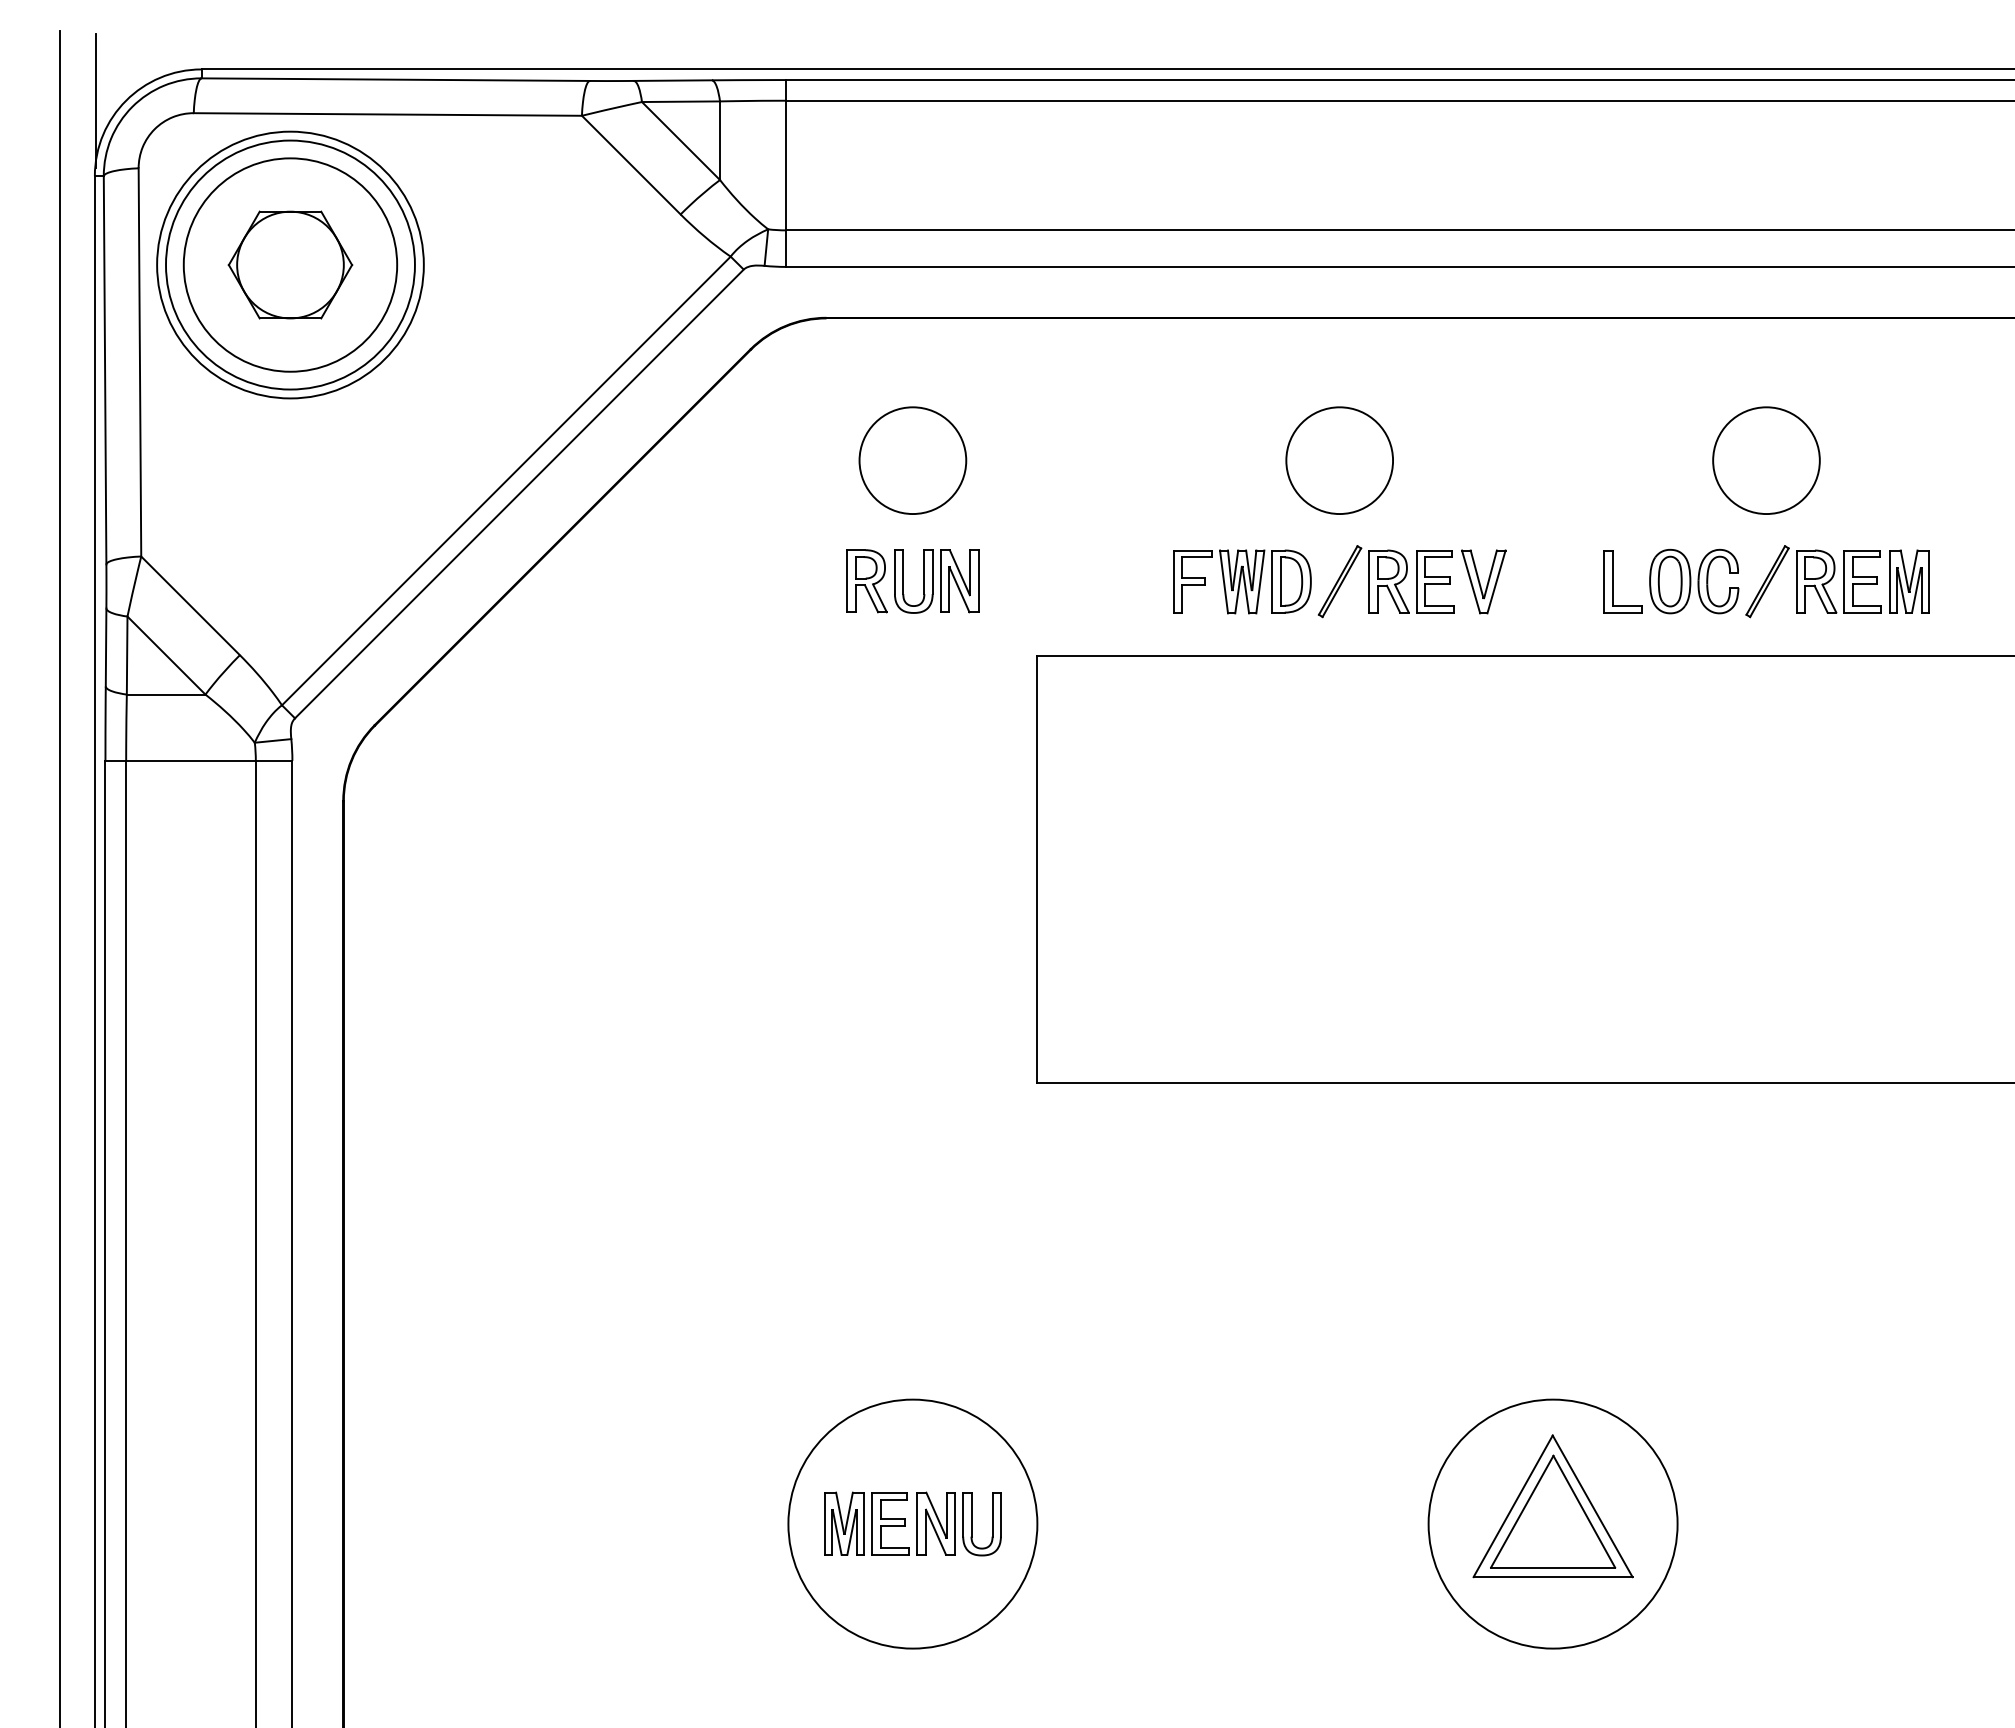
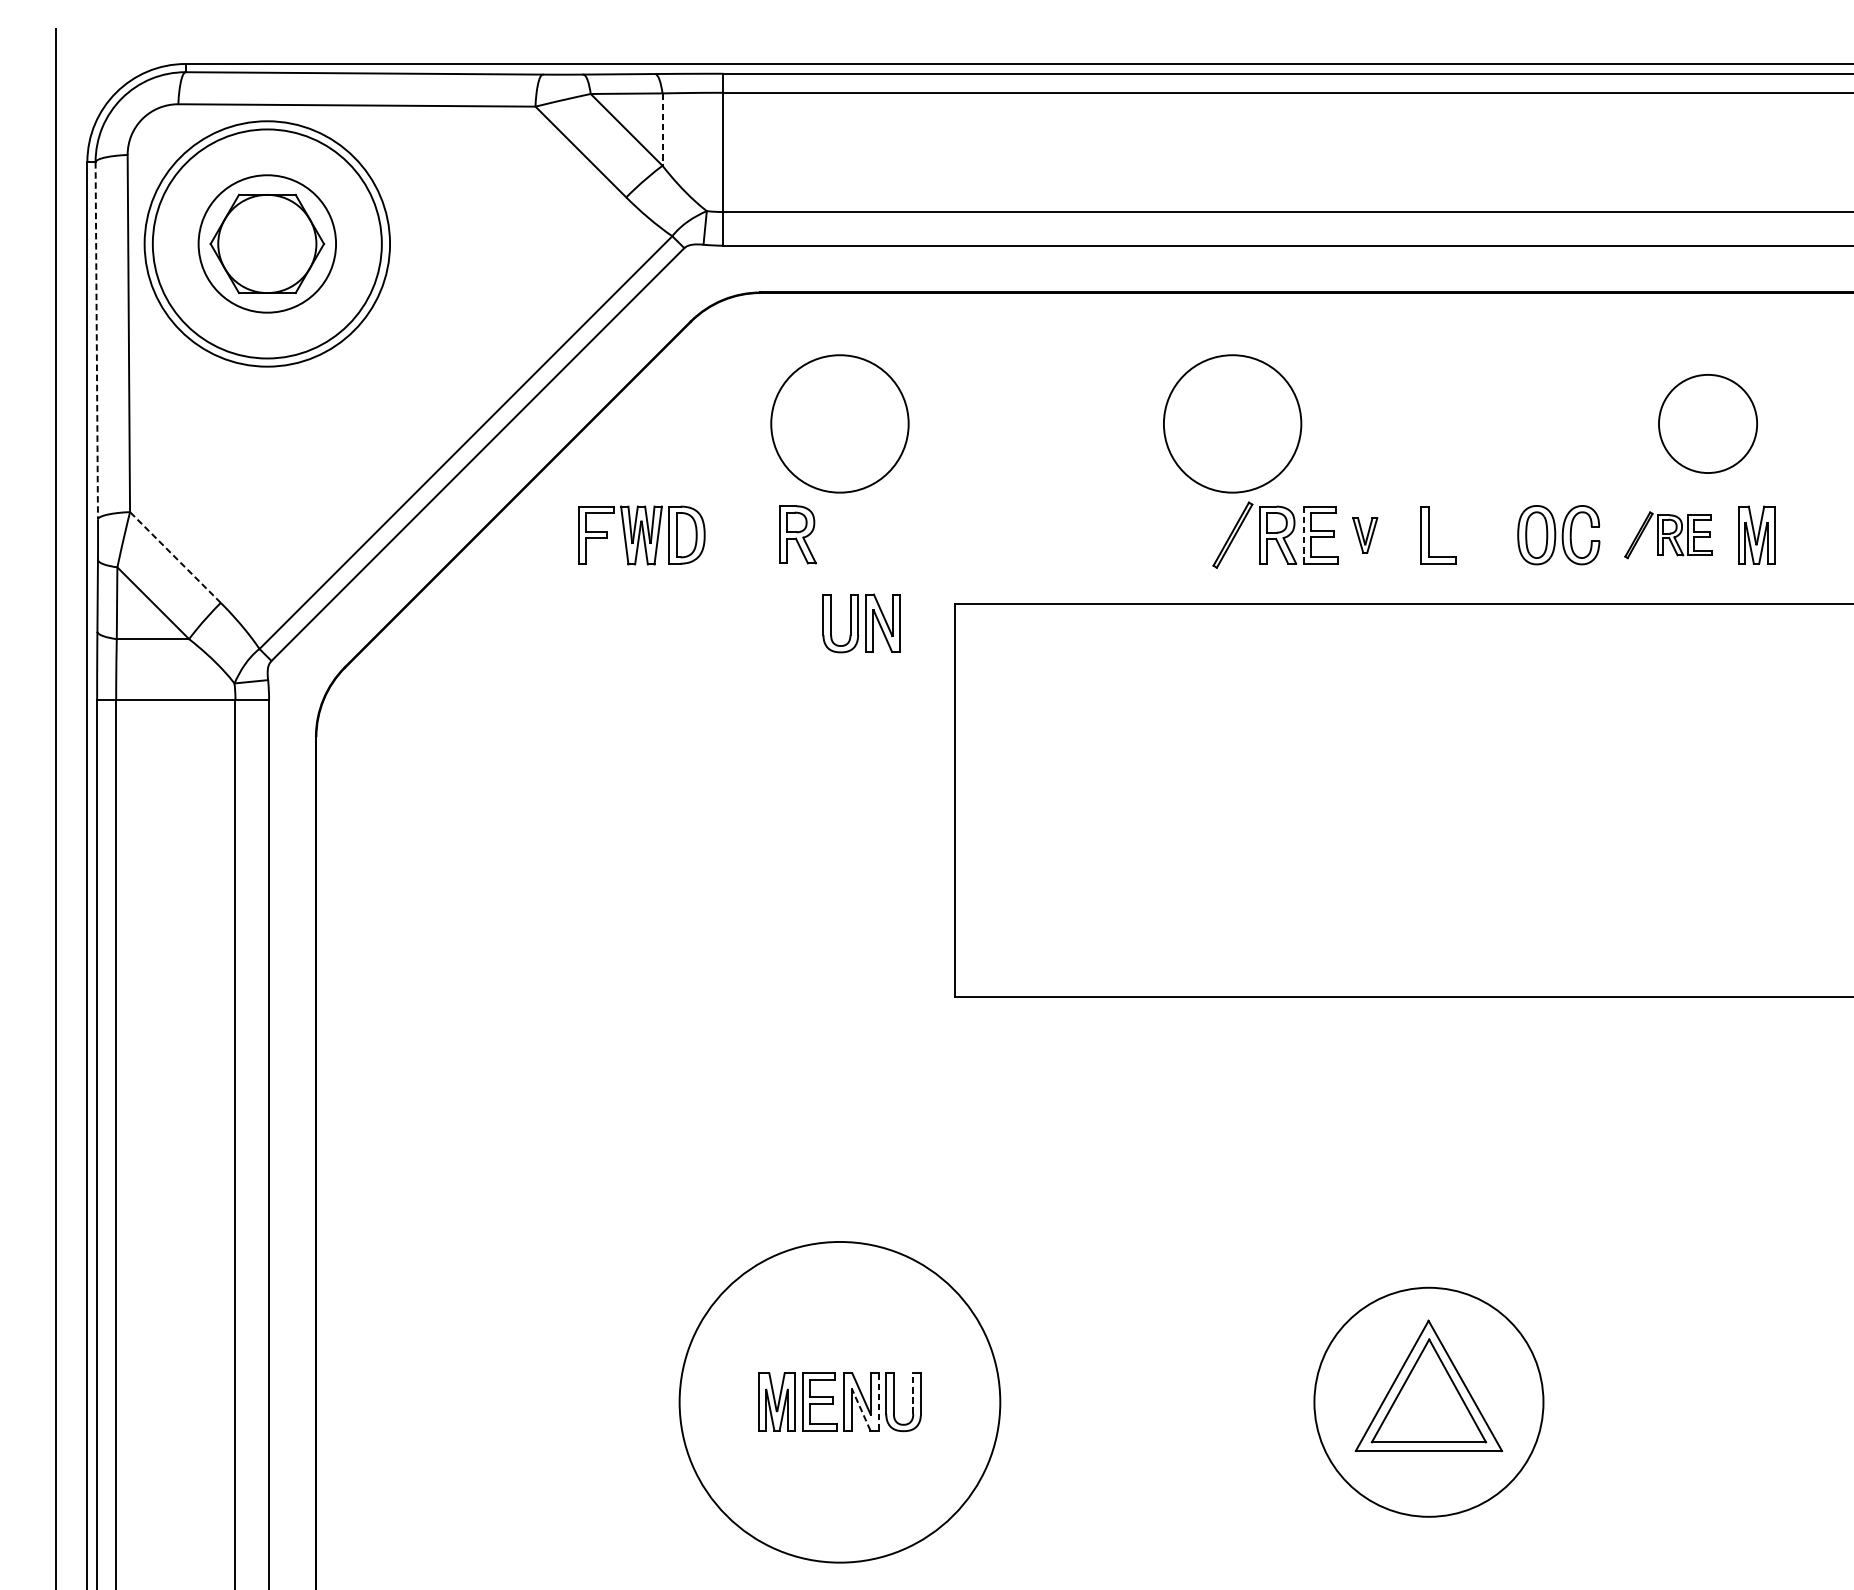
line: (95, 100) -> (87, 92), removed
line: (720, 141) -> (662, 130), solid -> dashed
circle: (290, 264) -> (267, 243), size x0.7
line: (105, 370) -> (97, 340), solid -> dashed
circle: (912, 460) -> (839, 423), size x1.4
circle: (1339, 460) -> (1232, 423), size x1.4
circle: (1766, 460) -> (1708, 423), moved
part: (936, 581) -> (861, 623), moved
part: (1242, 581) -> (641, 535), moved
line: (1416, 581) -> (1303, 535), solid -> dashed
part: (1483, 581) -> (1364, 535), size x0.6
part: (1613, 581) -> (1429, 535), moved
part: (1813, 581) -> (1668, 535), size x0.7
line: (190, 605) -> (175, 557), solid -> dashed
line: (992, 1514) -> (913, 1393), solid -> dashed
circle: (912, 1523) -> (839, 1401), size x1.4
line: (955, 1524) -> (879, 1402), solid -> dashed
line: (936, 1532) -> (861, 1410), solid -> dashed

